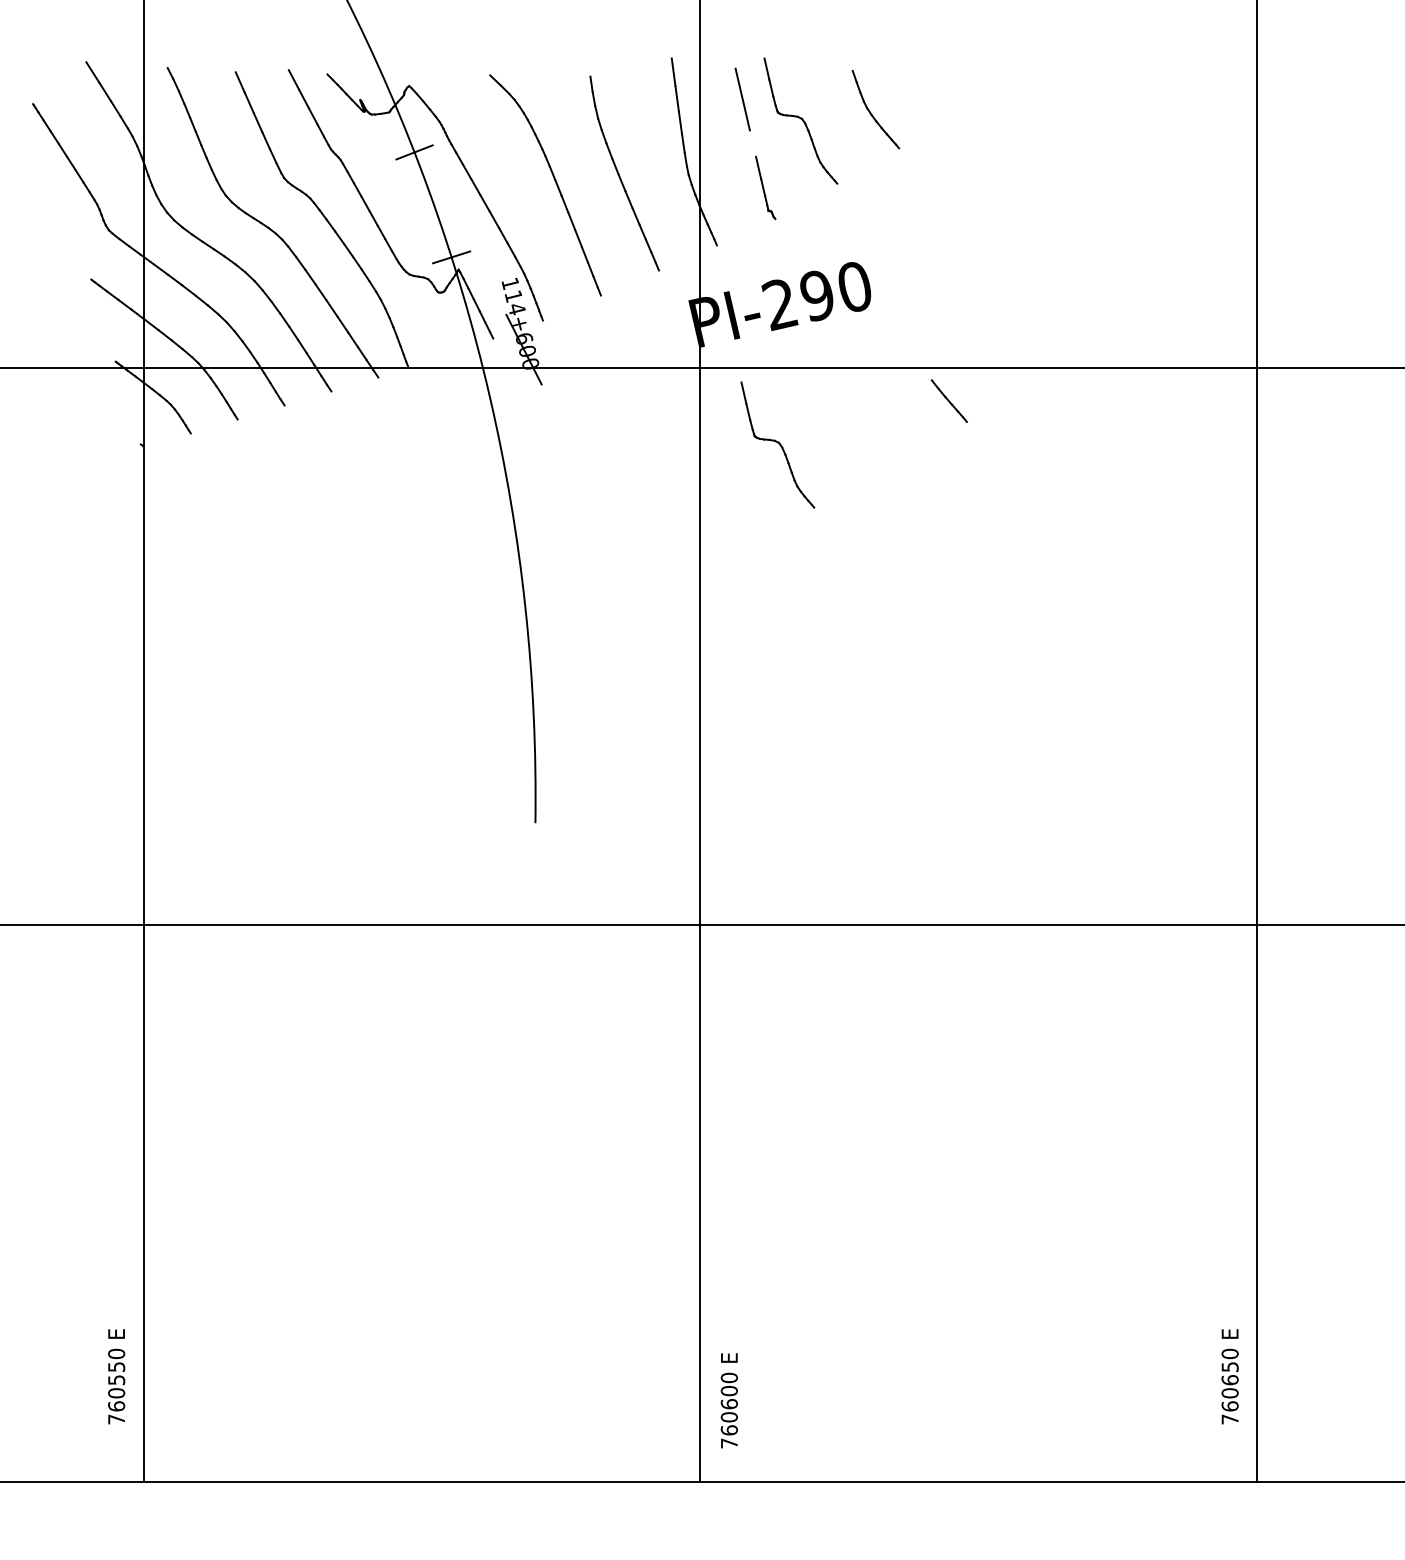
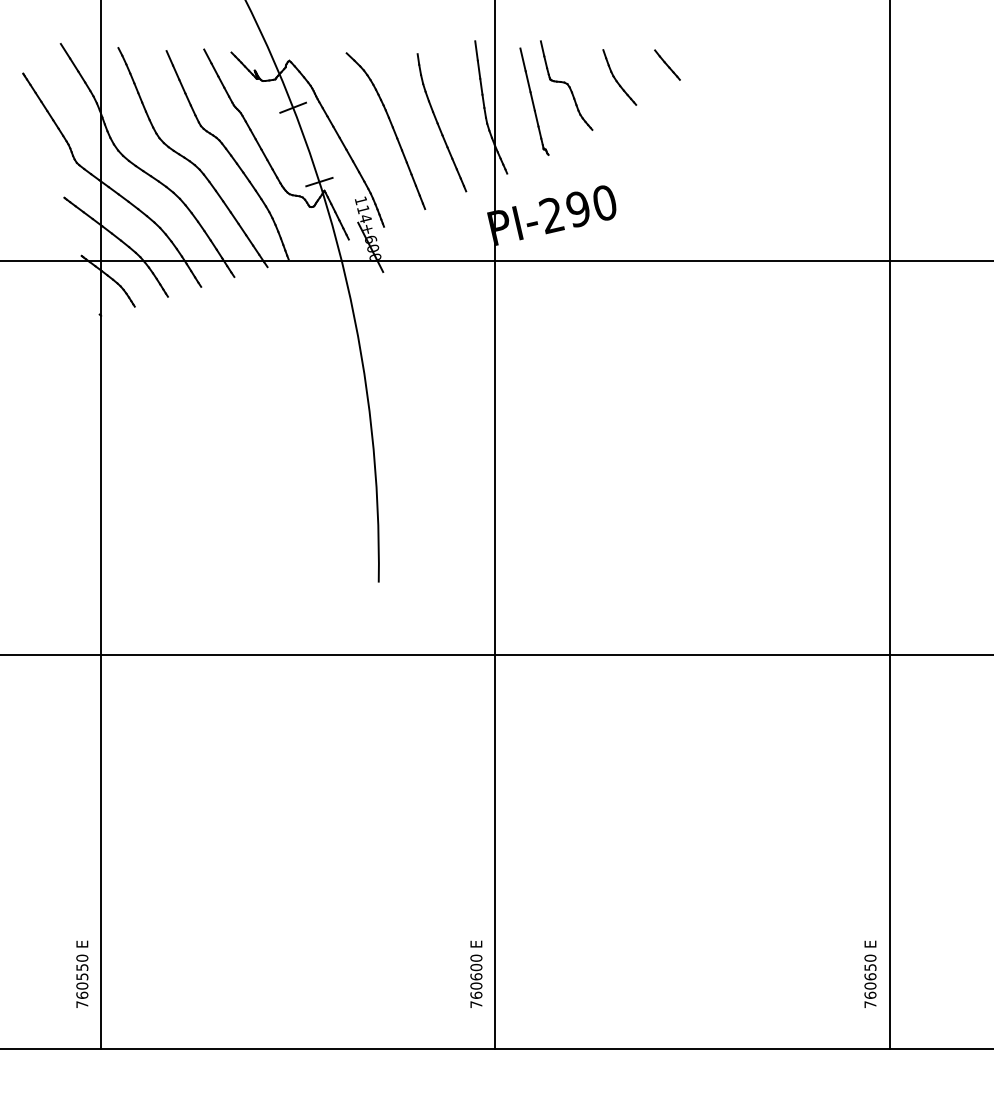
line: (752, 143) -> (532, 101), added
line: (948, 400) -> (666, 64), moved
part: (777, 444) -> (550, 314), removed
text: (728, 1400) -> (475, 974), moved

